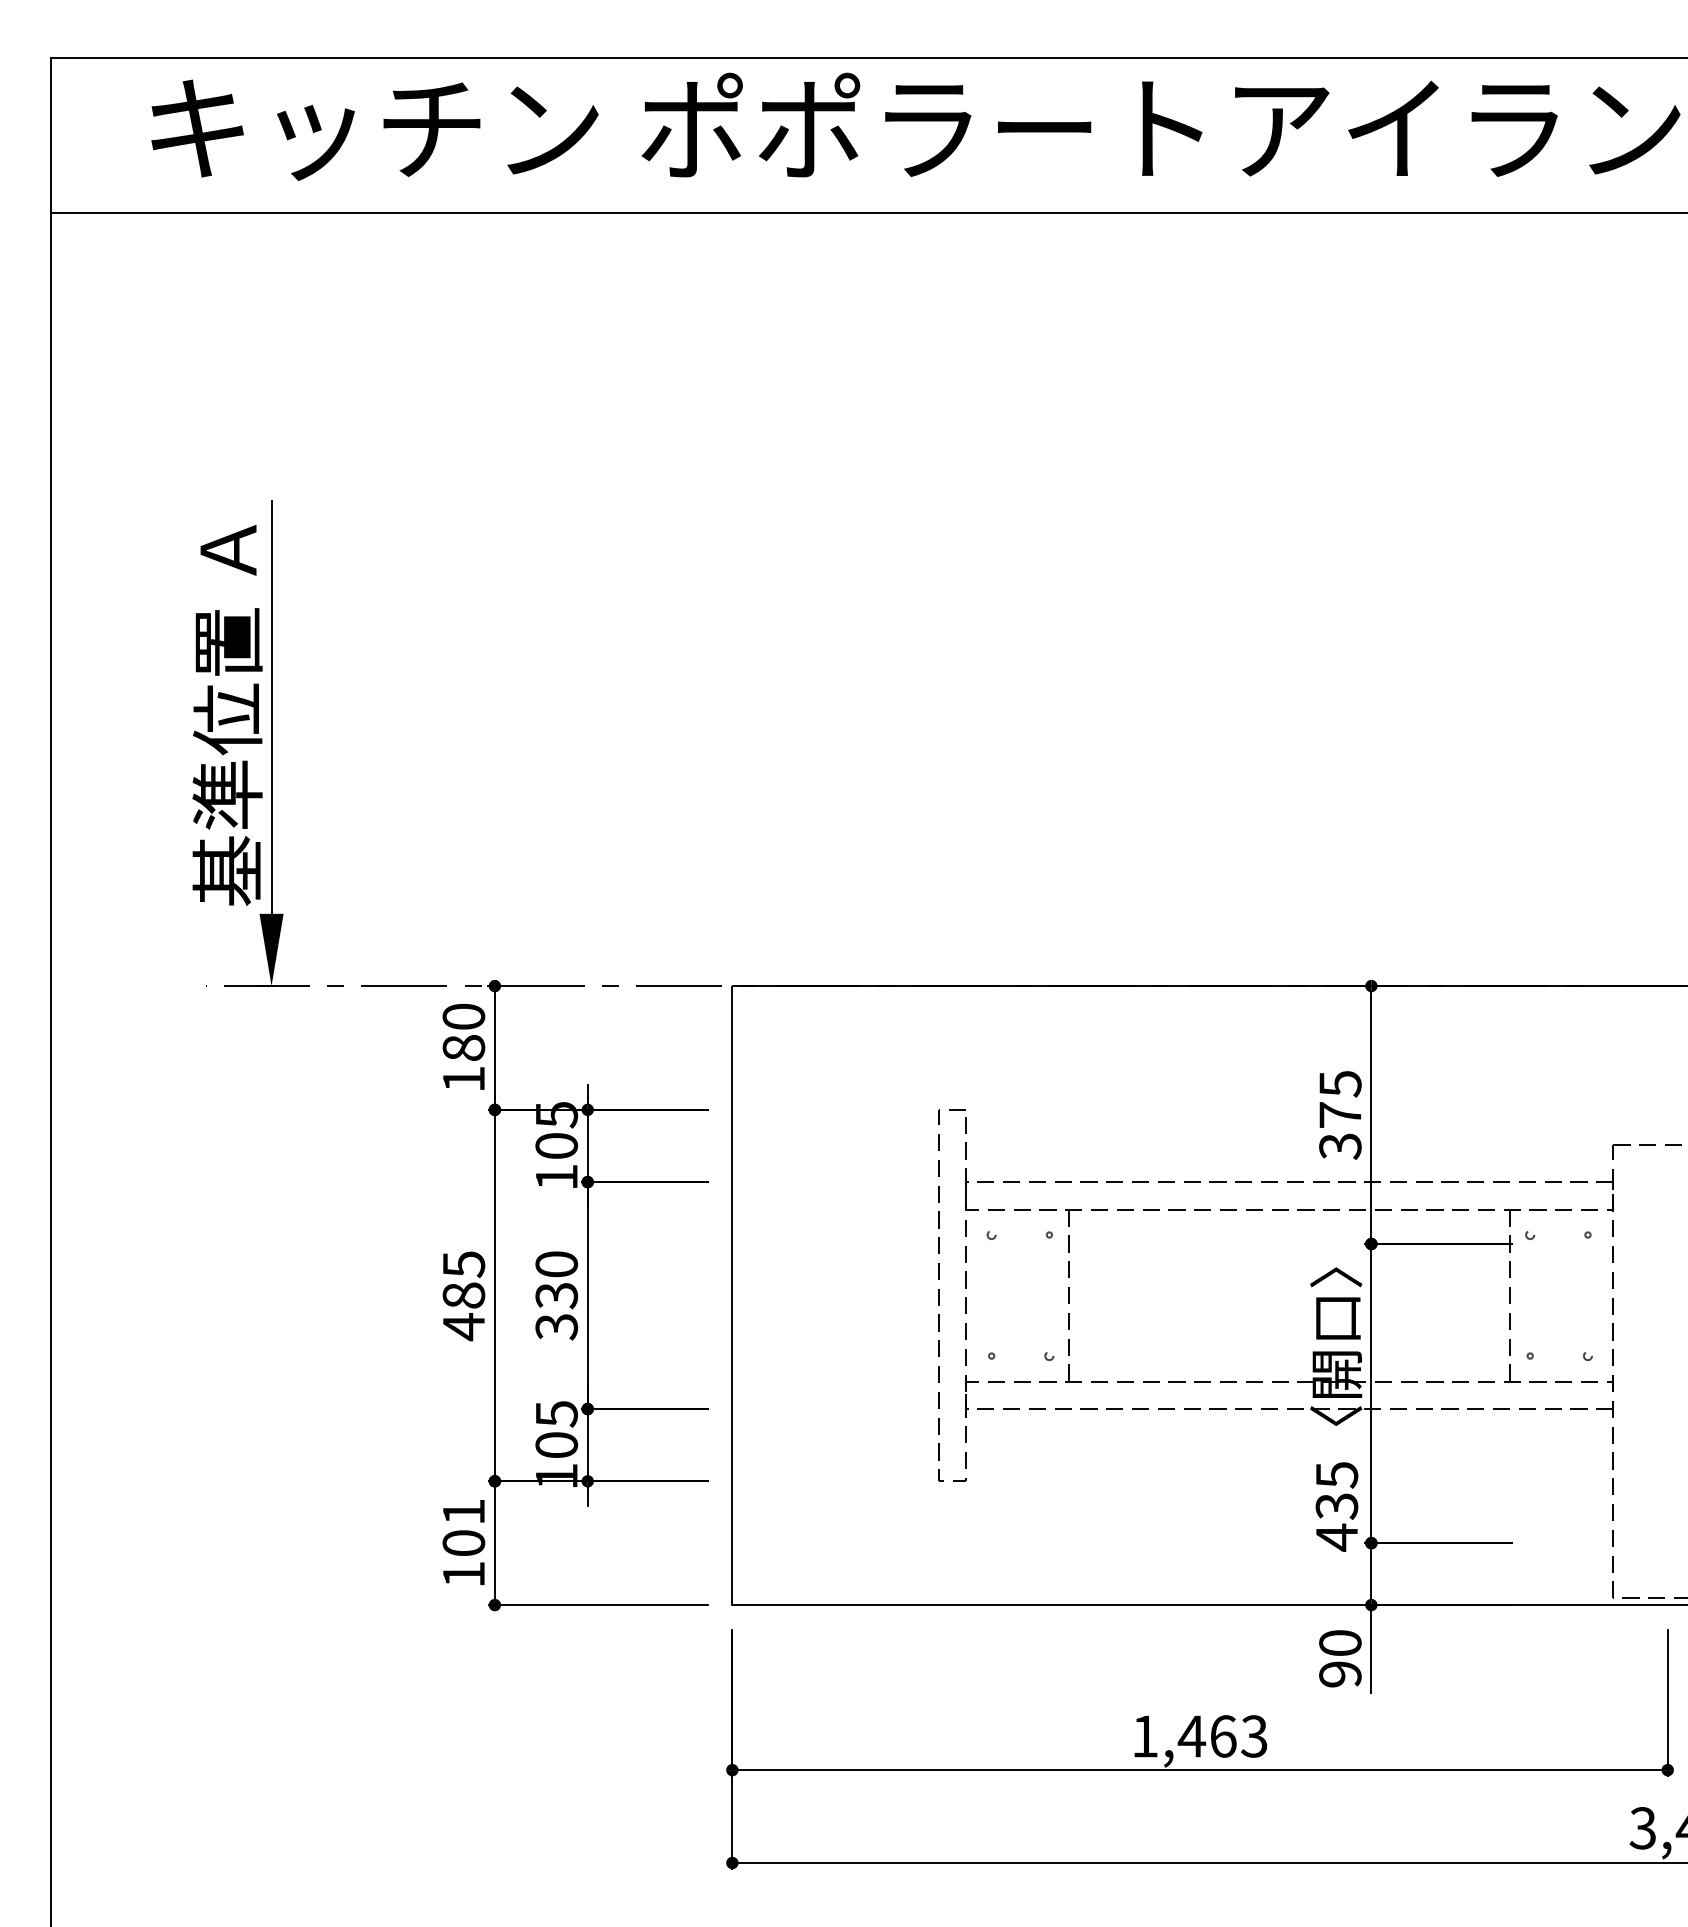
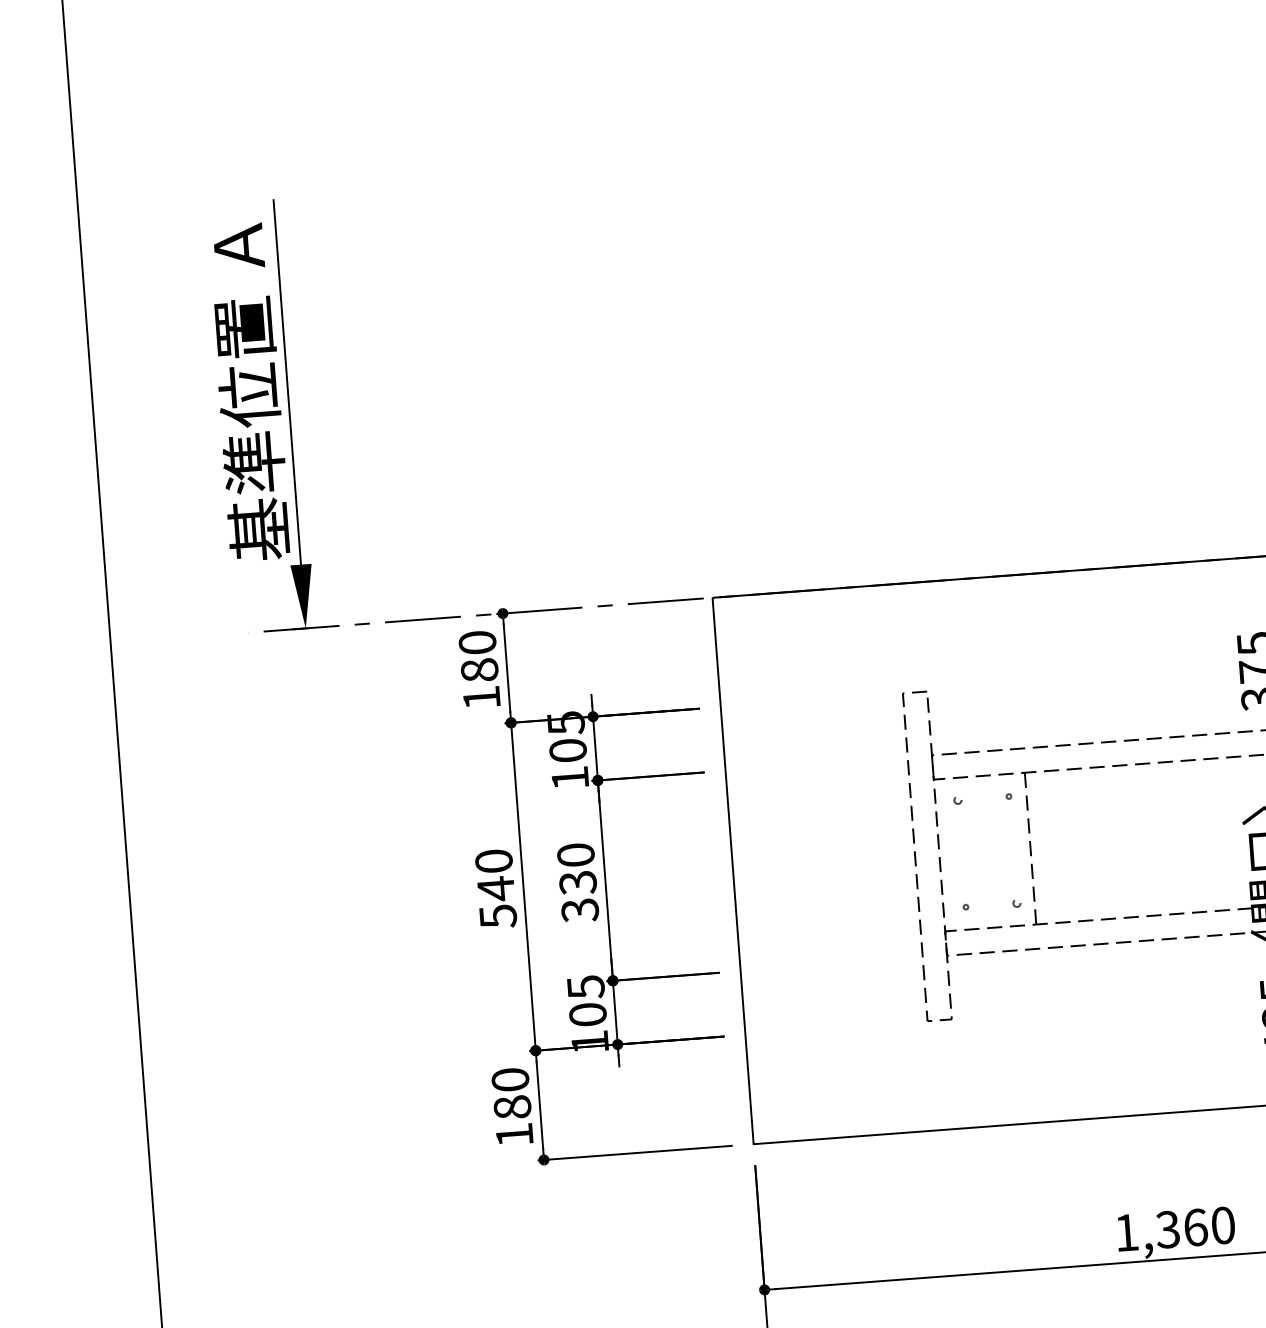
text: (463, 1296) -> (495, 889), 485 -> 540
text: (463, 1527) -> (511, 1093), 101 -> 180
text: (1222, 1736) -> (1194, 1227), 1,463 -> 1,360

